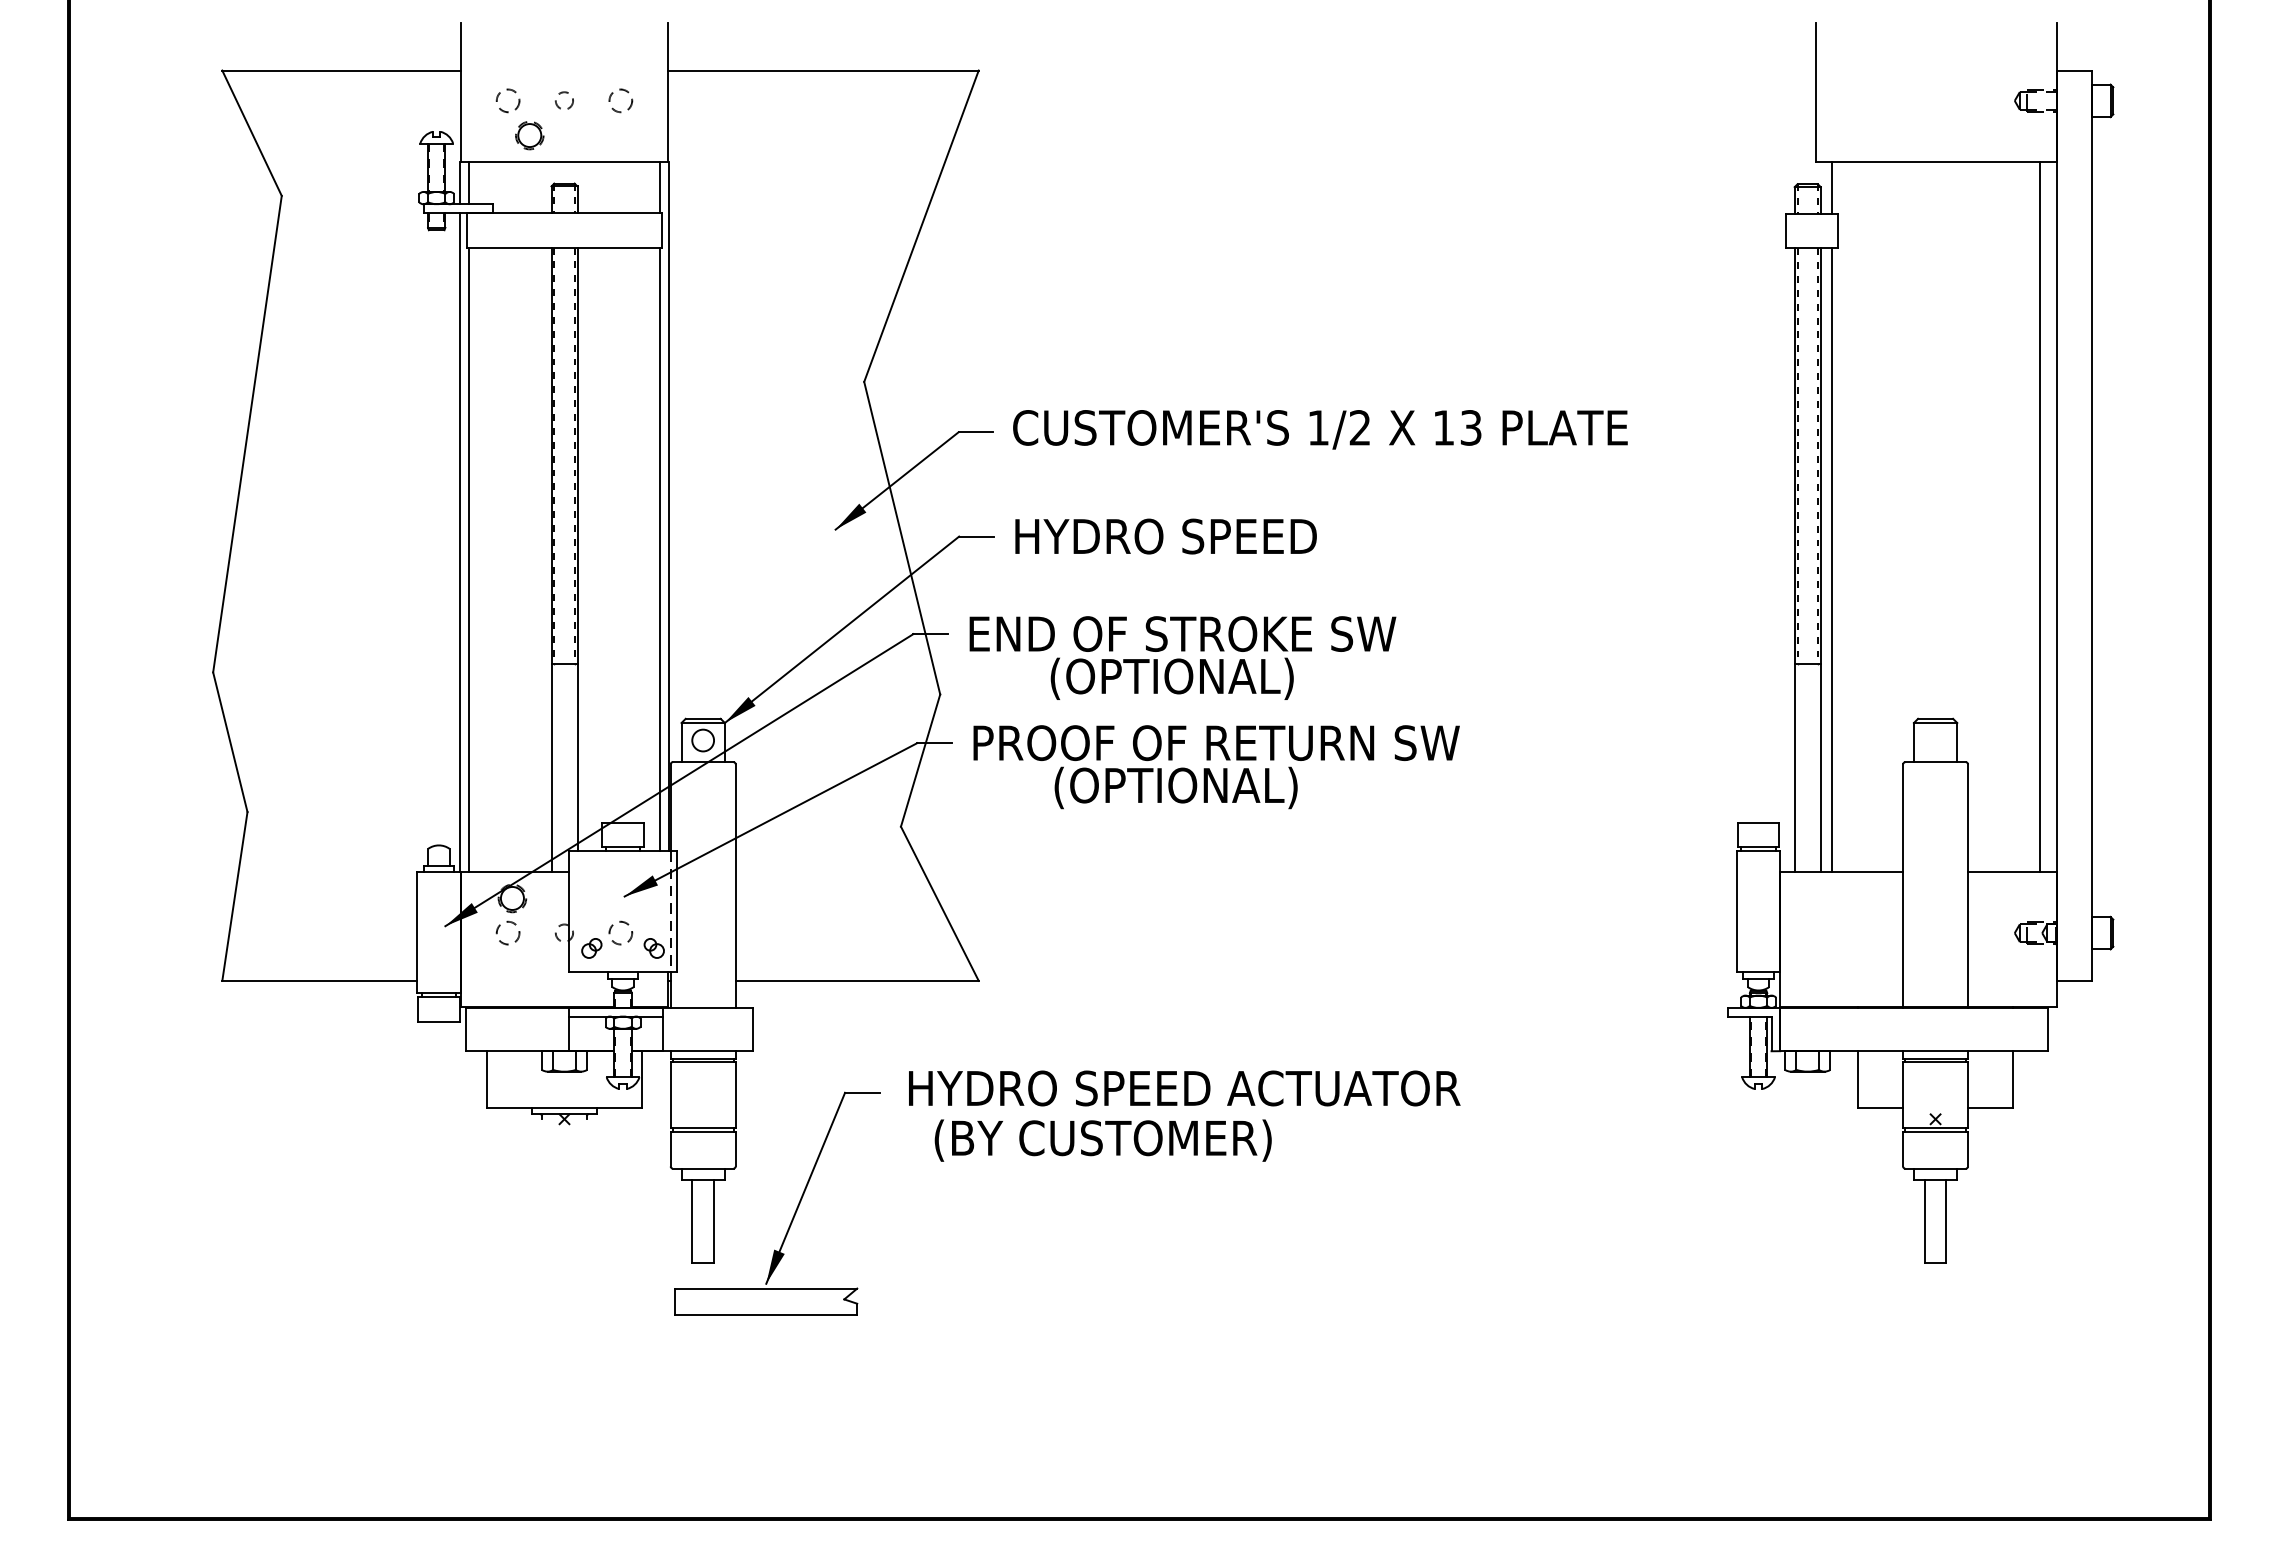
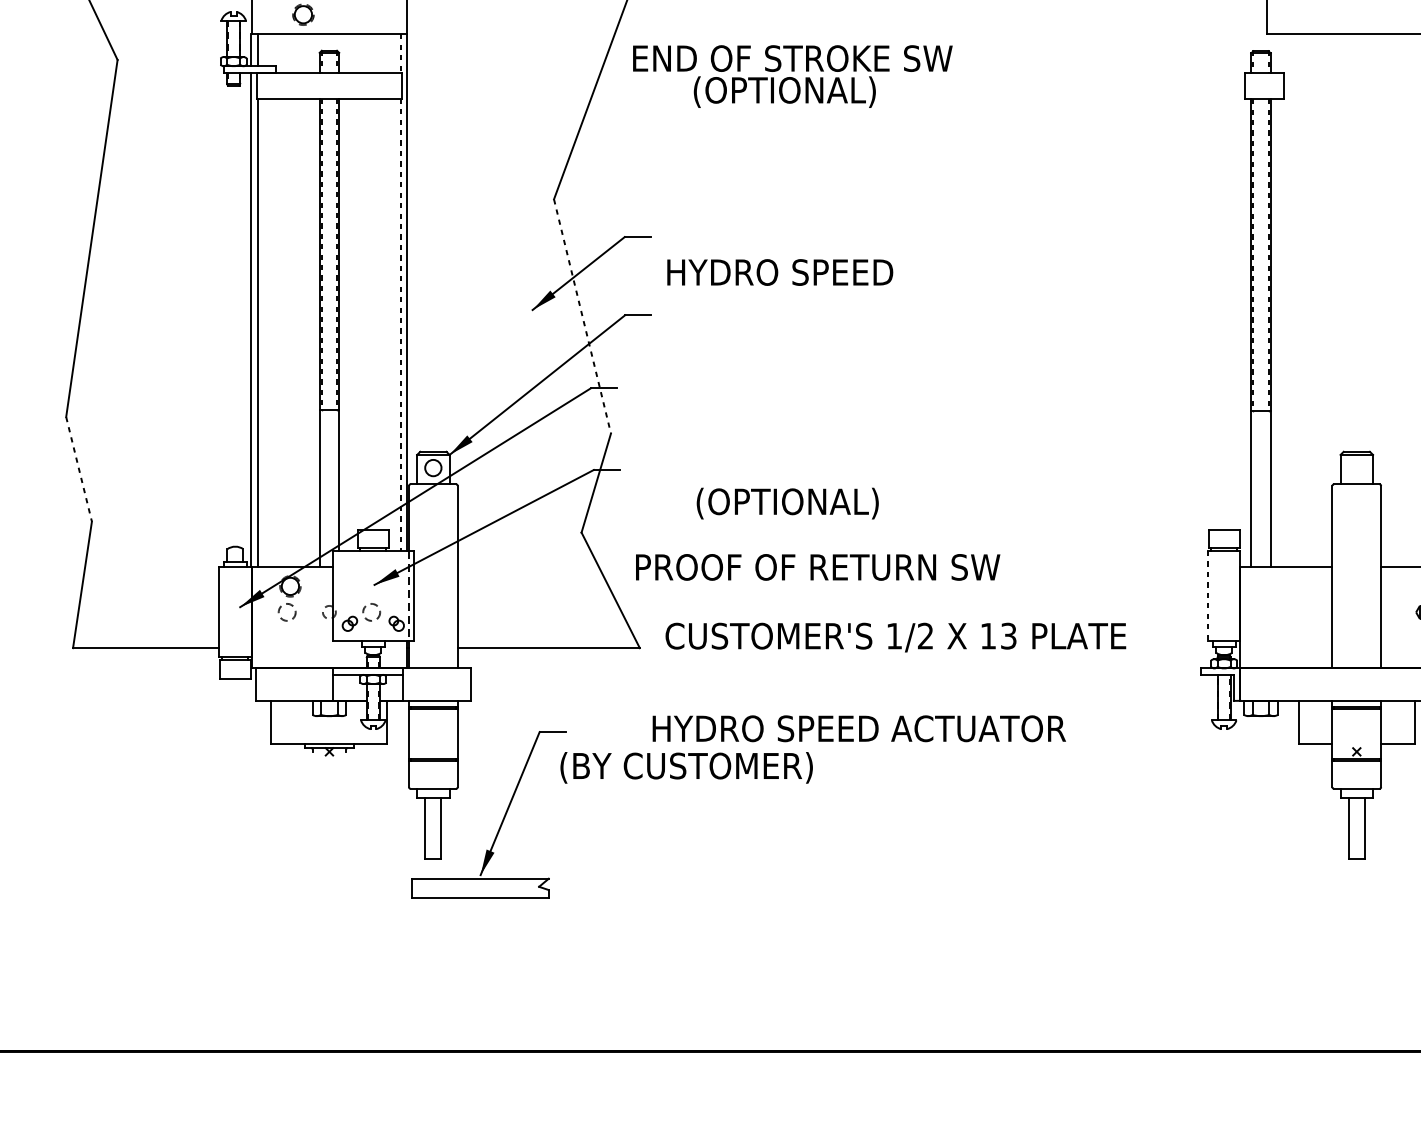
line: (659, 187) -> (400, 53), solid -> dashed
line: (1831, 187) -> (1278, 53), removed
text: (1320, 429) -> (895, 637), moved
text: (1165, 536) -> (779, 272), moved
line: (902, 538) -> (582, 316), solid -> dashed
line: (659, 549) -> (400, 324), solid -> dashed
line: (1831, 560) -> (1278, 333), removed
text: (1182, 657) -> (792, 76), moved
line: (230, 742) -> (79, 469), solid -> dashed
text: (1216, 742) -> (817, 566), moved
line: (1736, 912) -> (1207, 596), solid -> dashed
text: (1184, 1088) -> (859, 728), moved
text: (1102, 1140) -> (686, 767), moved

